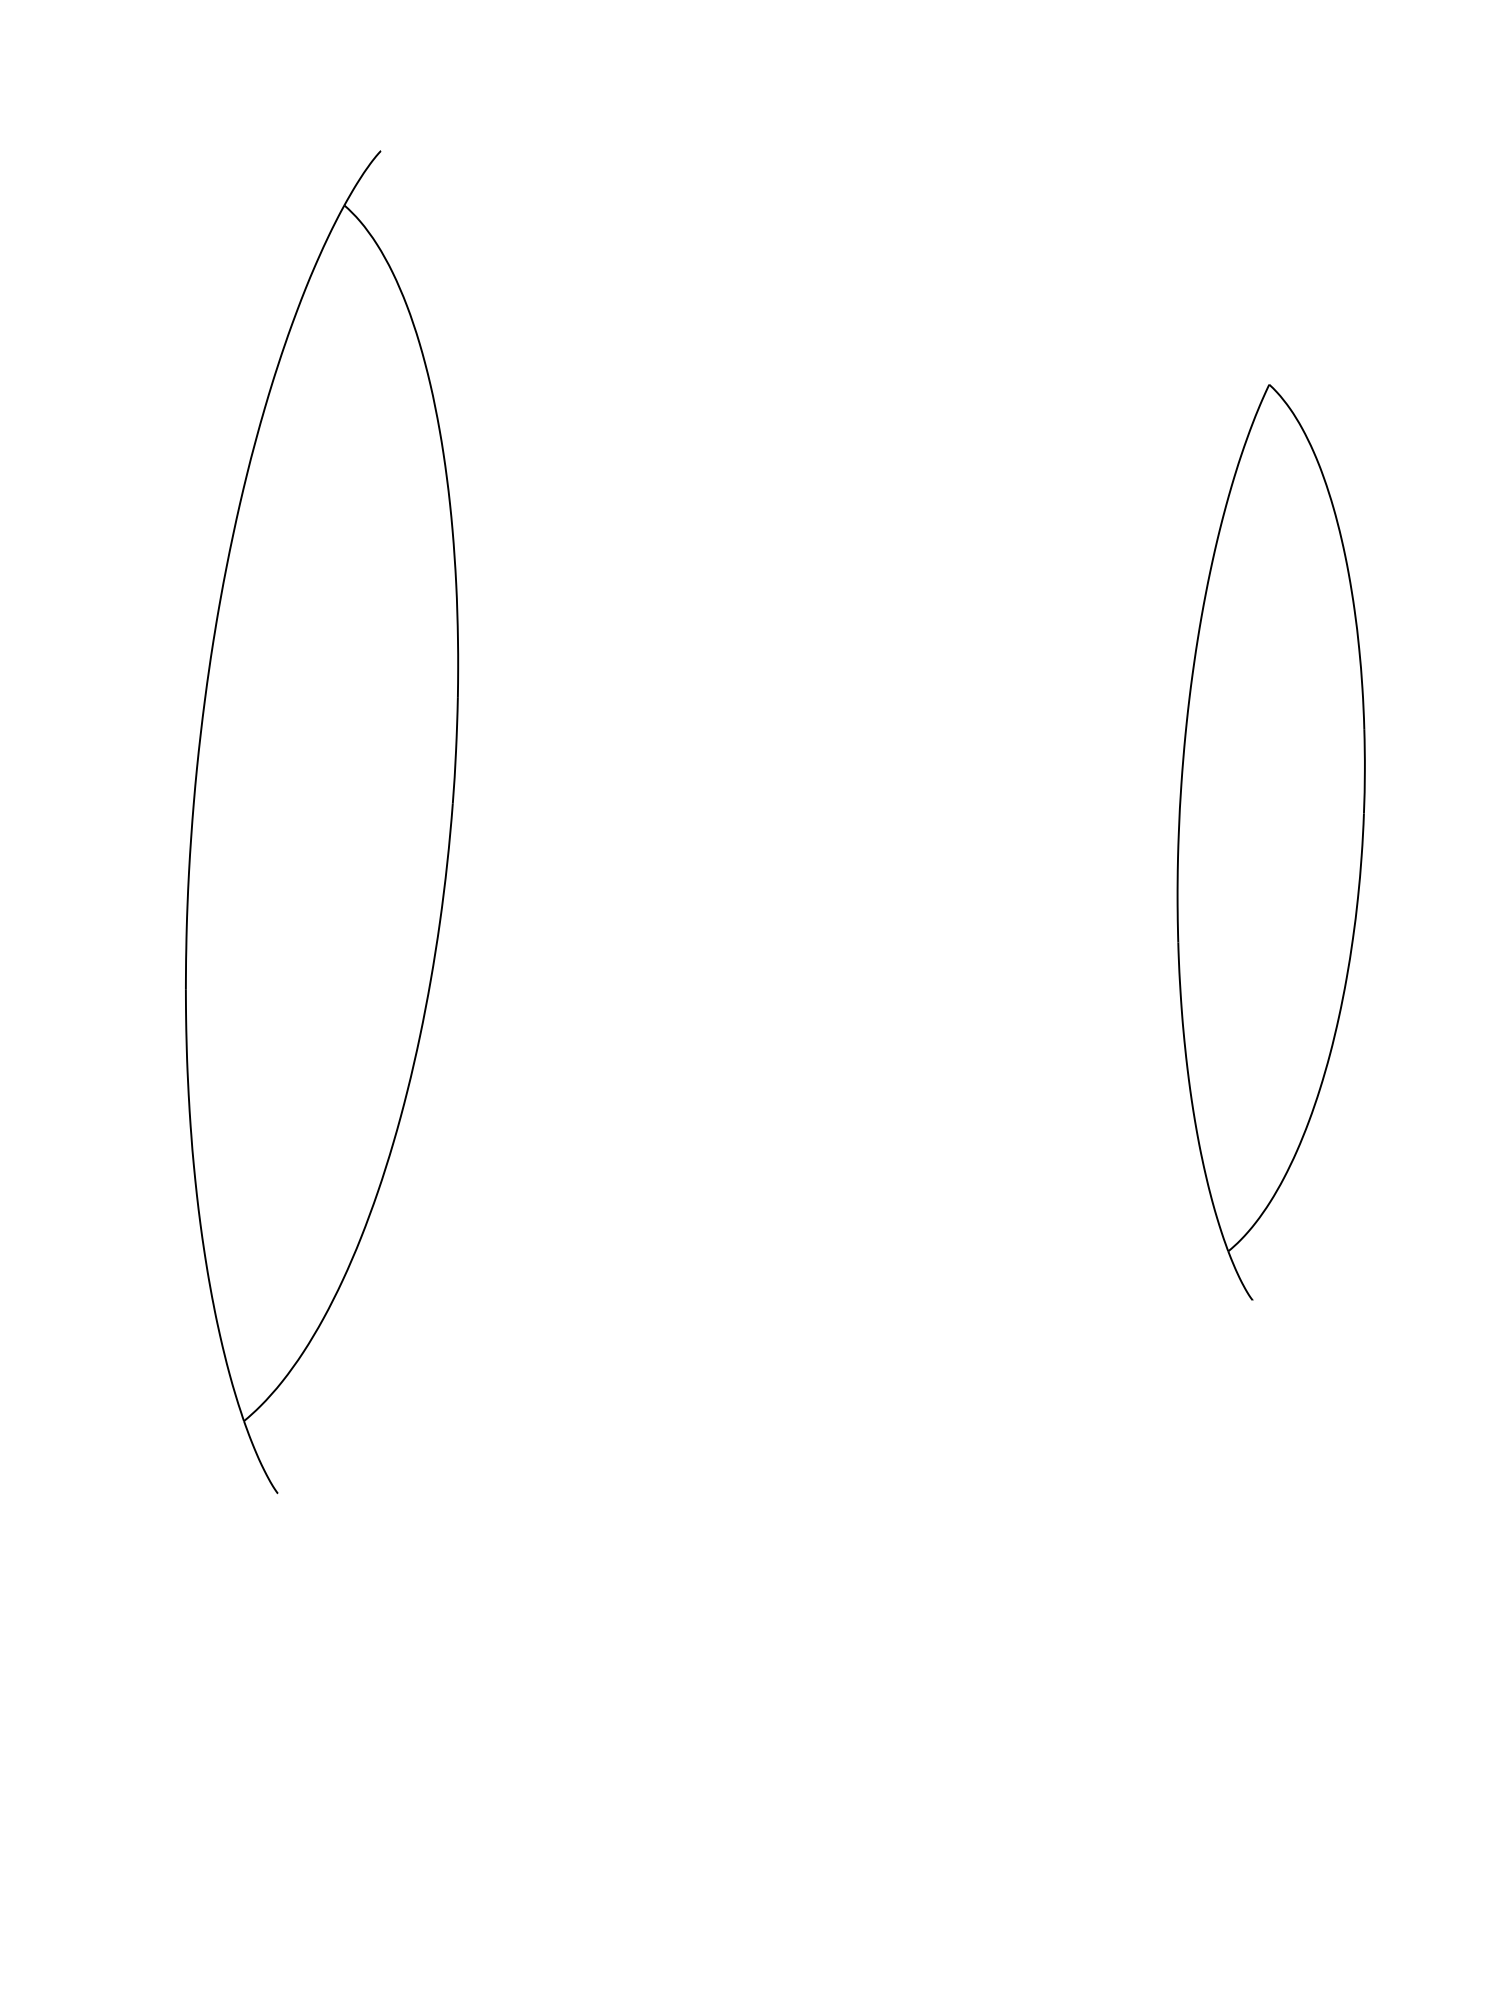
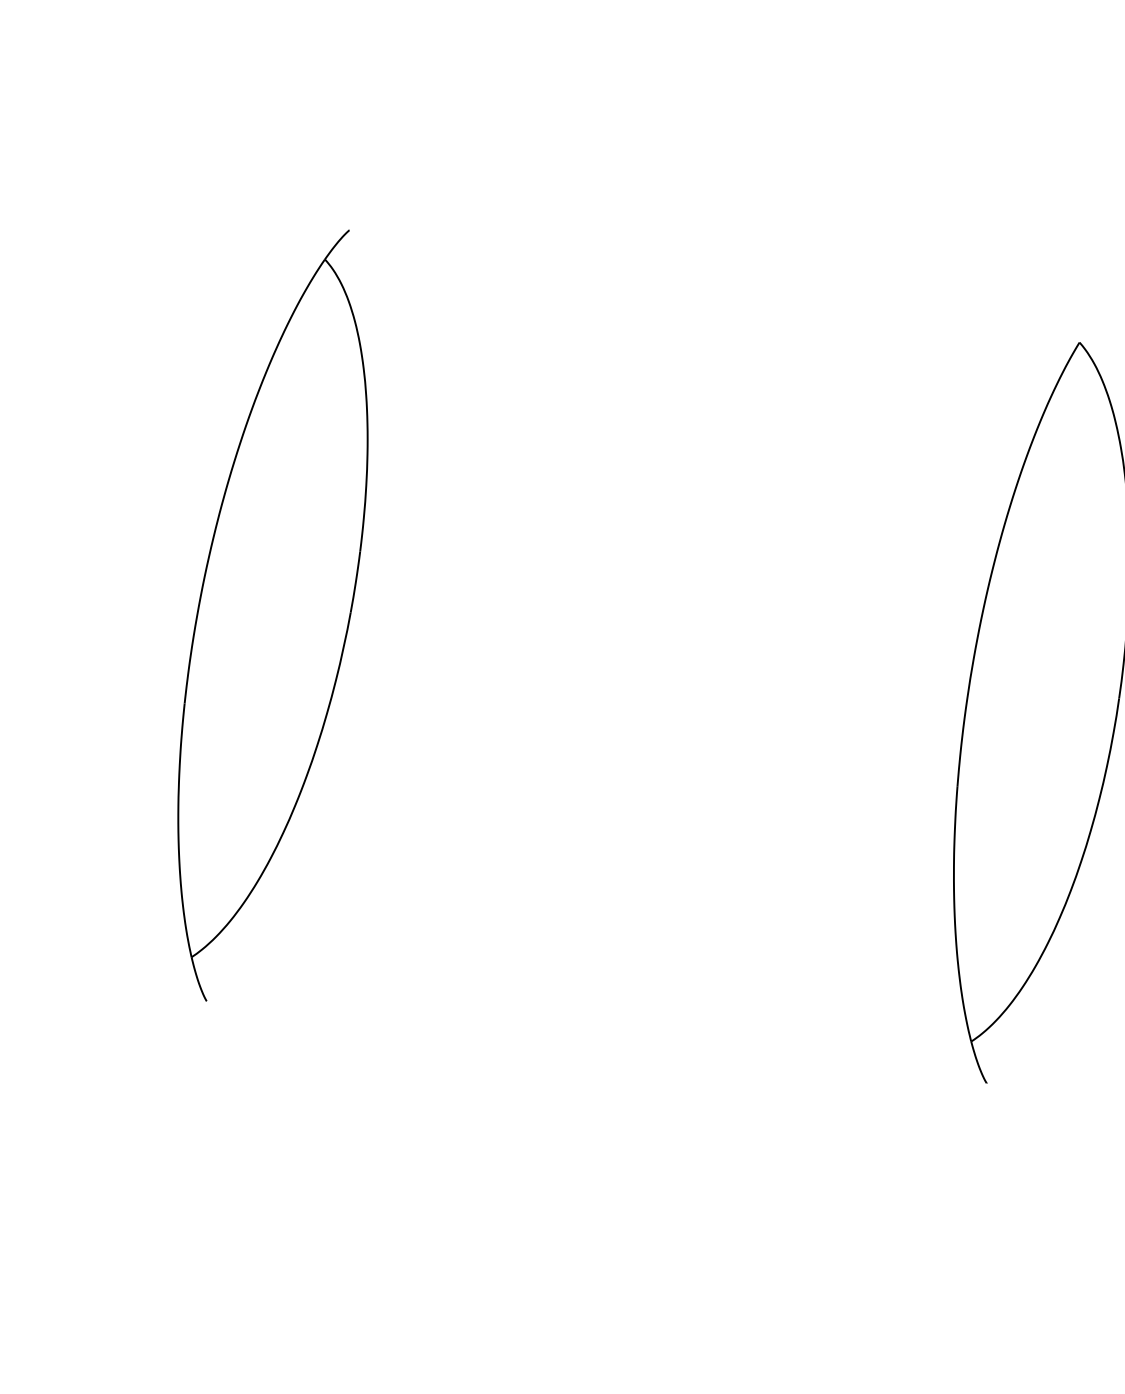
part: (322, 822) -> (274, 615), size x0.71

